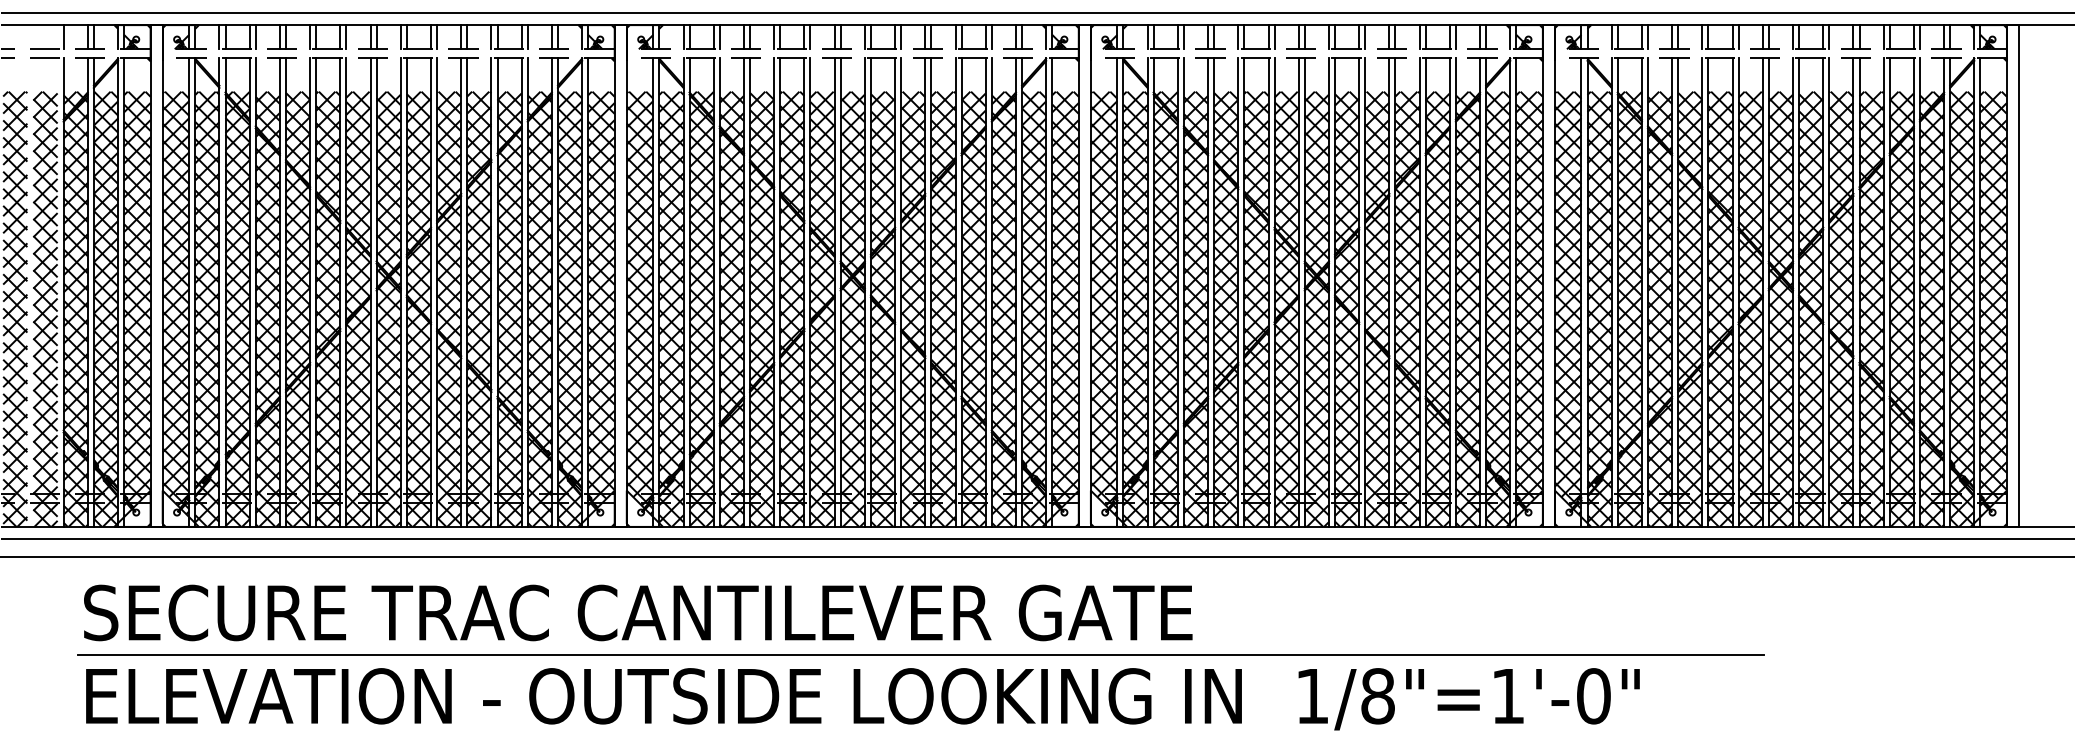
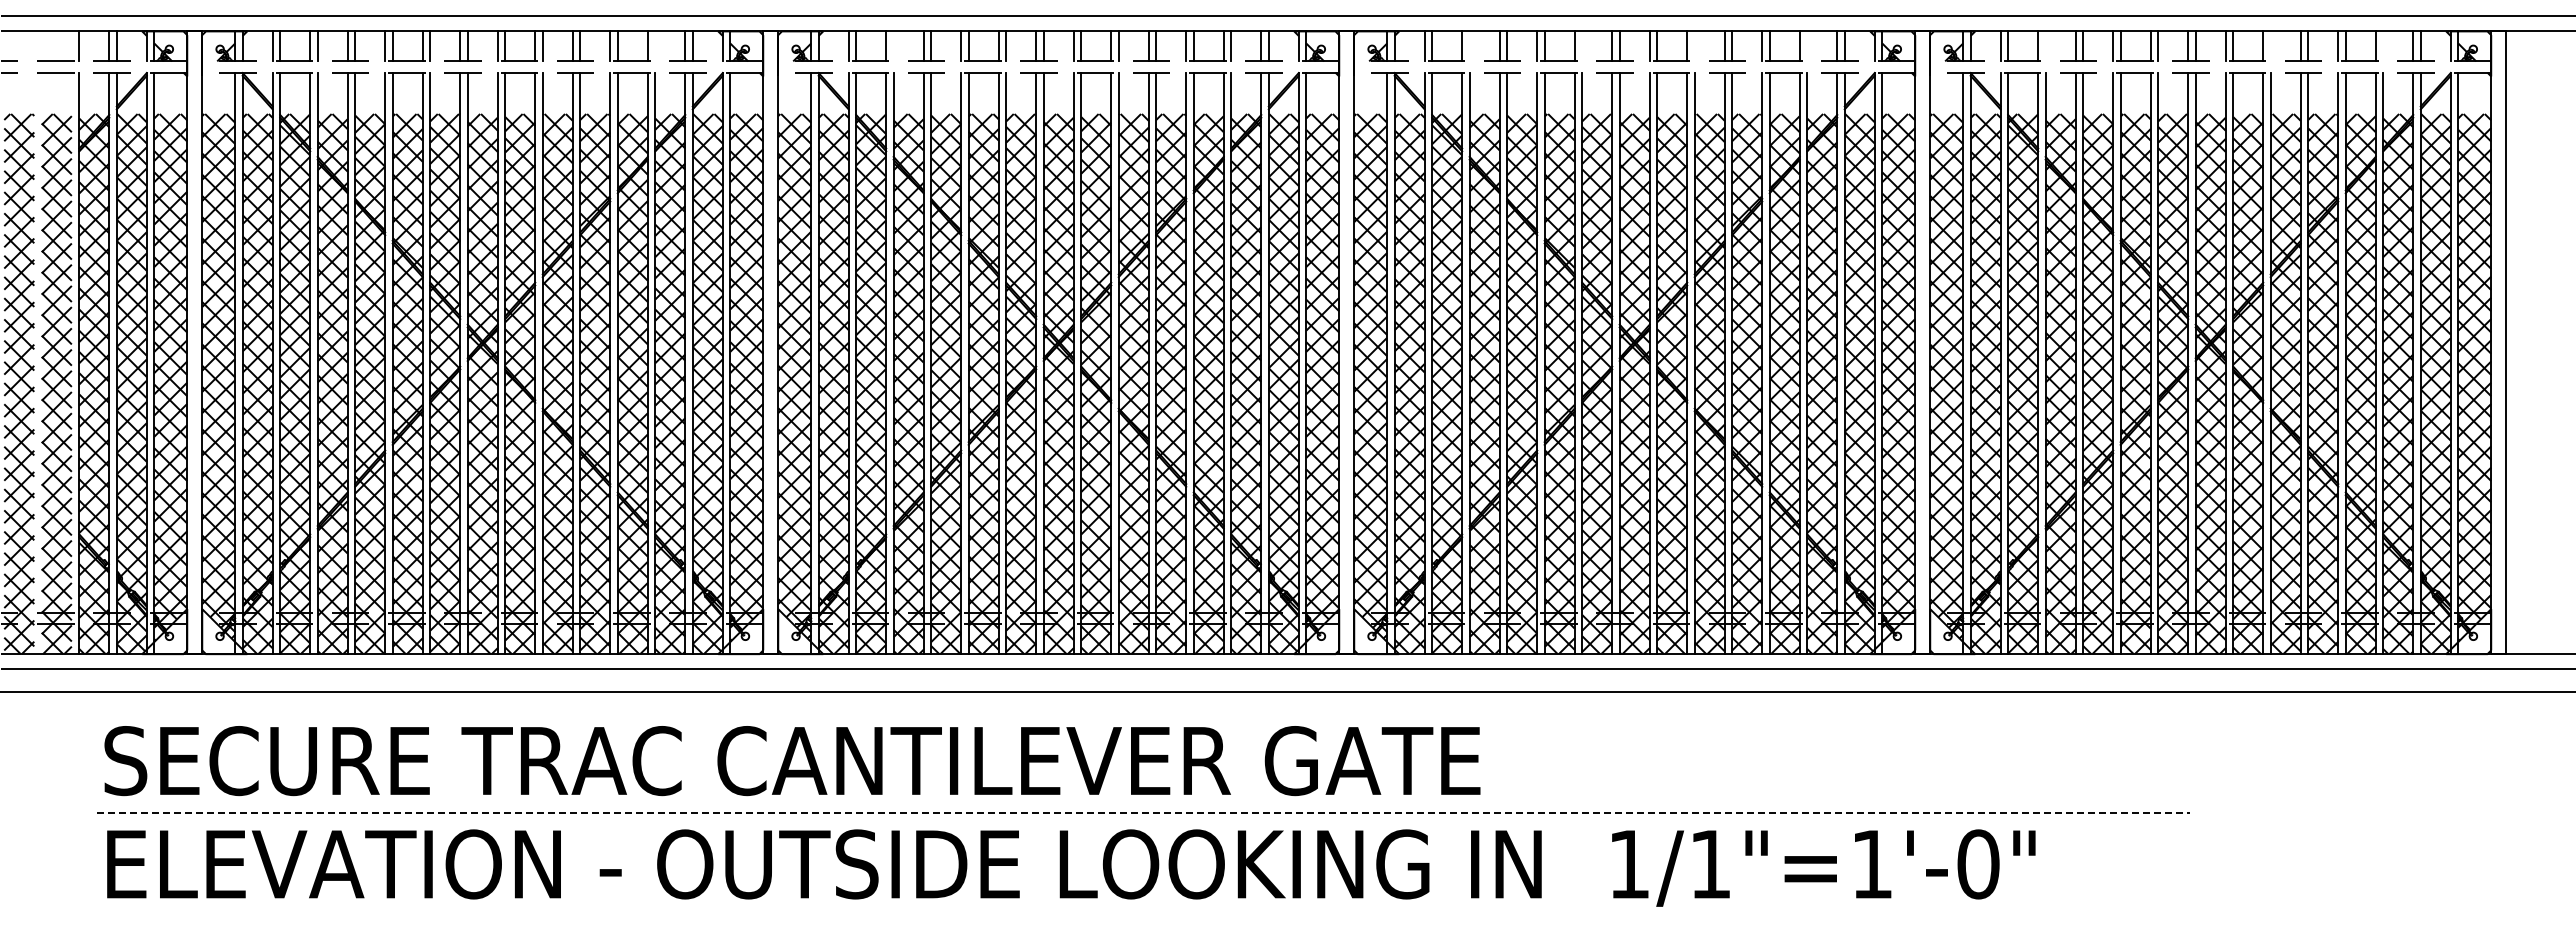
line: (527, 37) -> (655, 46), removed
line: (719, 37) -> (893, 46), removed
line: (1183, 37) -> (1469, 46), removed
line: (1274, 37) -> (1582, 46), removed
line: (1365, 37) -> (1694, 46), removed
line: (1456, 37) -> (1807, 46), removed
line: (1647, 37) -> (2045, 46), removed
line: (1829, 37) -> (2270, 46), removed
line: (1920, 37) -> (2383, 46), removed
line: (921, 655) -> (1143, 813), solid -> dashed
text: (1377, 696) -> (1710, 864), 1/8"=1'-0" -> 1/1"=1'-0"

